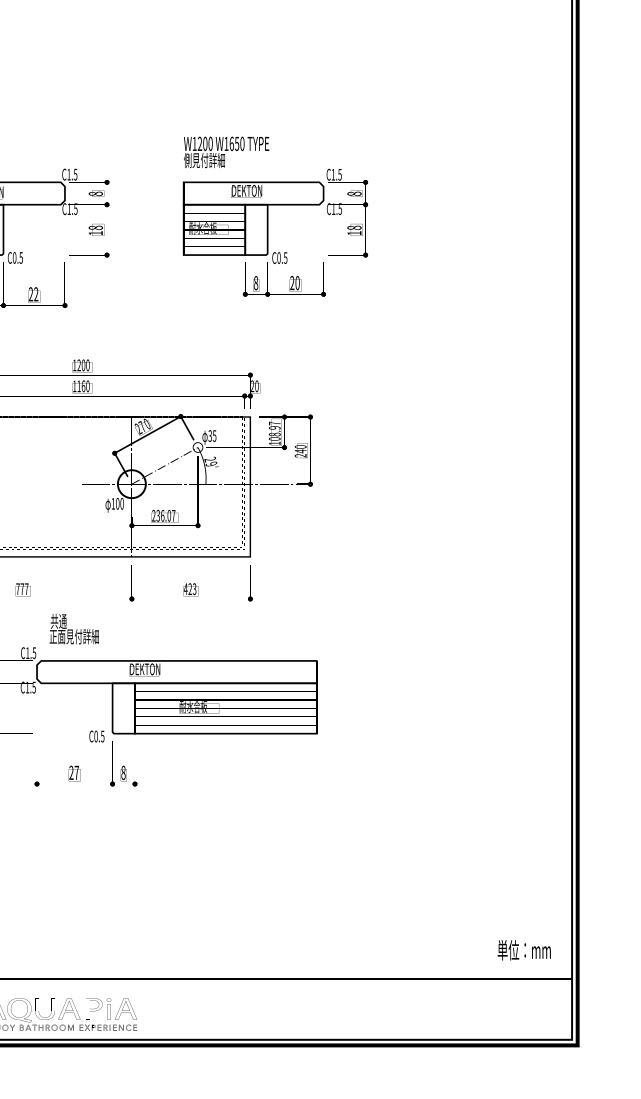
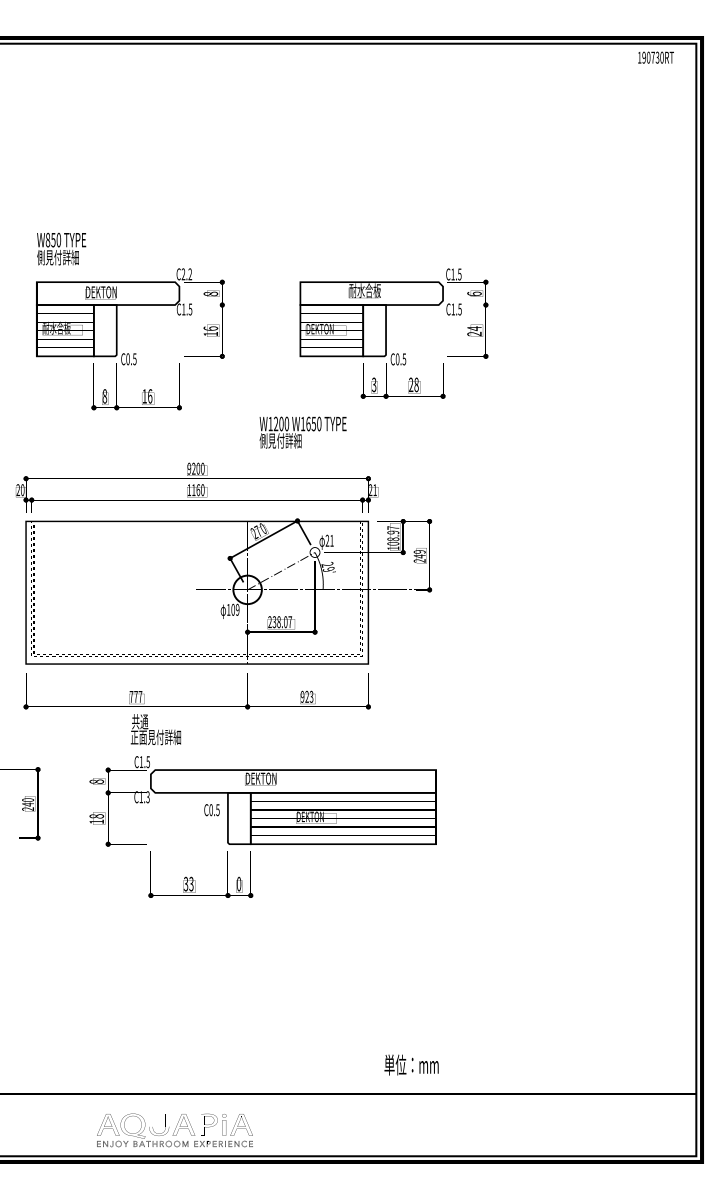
text: (225, 152) -> (302, 432), moved
text: (71, 174) -> (186, 274), C1.5 -> C2.2
text: (246, 190) -> (364, 290), DEKTON -> 耐水合板
text: (354, 193) -> (474, 293), 8 -> 6
text: (95, 227) -> (210, 328), 18 -> 16
text: (202, 228) -> (319, 329), 耐水合板 -> DEKTON
text: (354, 230) -> (474, 331), 18 -> 24
text: (256, 282) -> (374, 384), 8 -> 3
text: (297, 283) -> (416, 385), 20 -> 28
text: (33, 294) -> (147, 396), 22 -> 16
text: (74, 365) -> (189, 468), 1200 -> 9200
text: (256, 386) -> (374, 490), 20 -> 21
text: (212, 435) -> (329, 540), 35 -> 21
text: (300, 446) -> (419, 551), 240 -> 249
text: (121, 503) -> (237, 609), 100 -> 109
text: (162, 515) -> (278, 621), 236.07 -> 238.07
text: (185, 588) -> (302, 696), 423 -> 923
text: (73, 628) -> (155, 729), moved
text: (33, 686) -> (147, 796), C1.5 -> C1.3
text: (193, 707) -> (310, 817), 耐水合板 -> DEKTON
text: (96, 736) -> (211, 810), moved
text: (73, 772) -> (188, 883), 27 -> 33
text: (123, 773) -> (239, 884), 8 -> 0
text: (524, 949) -> (411, 1064), moved

